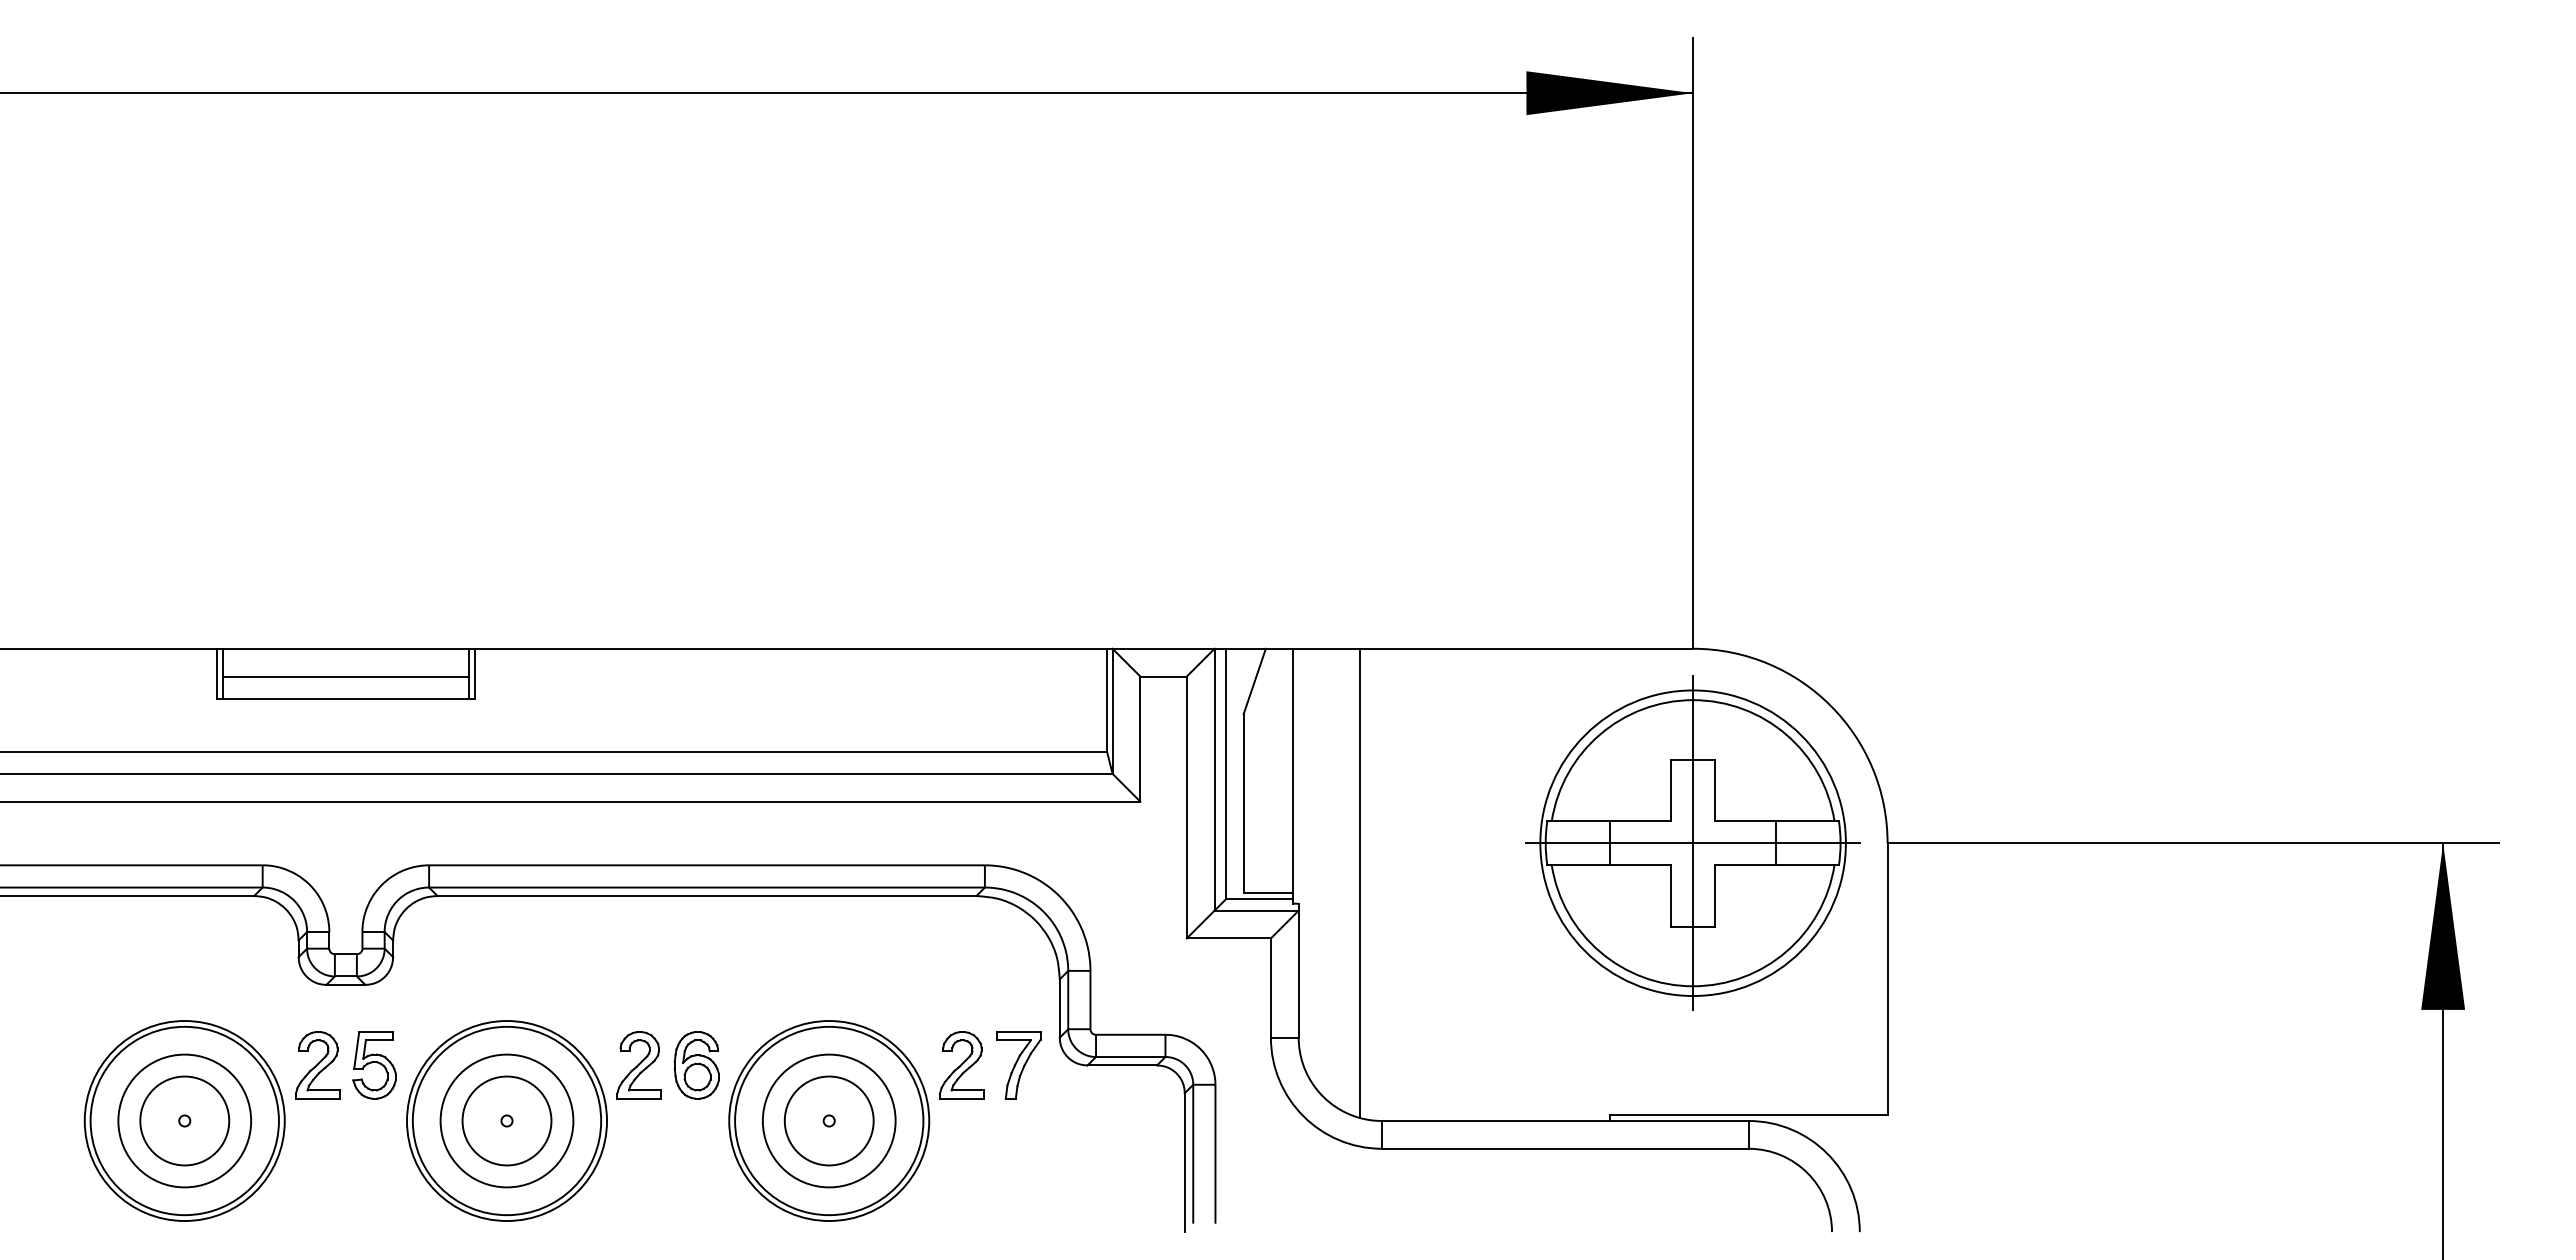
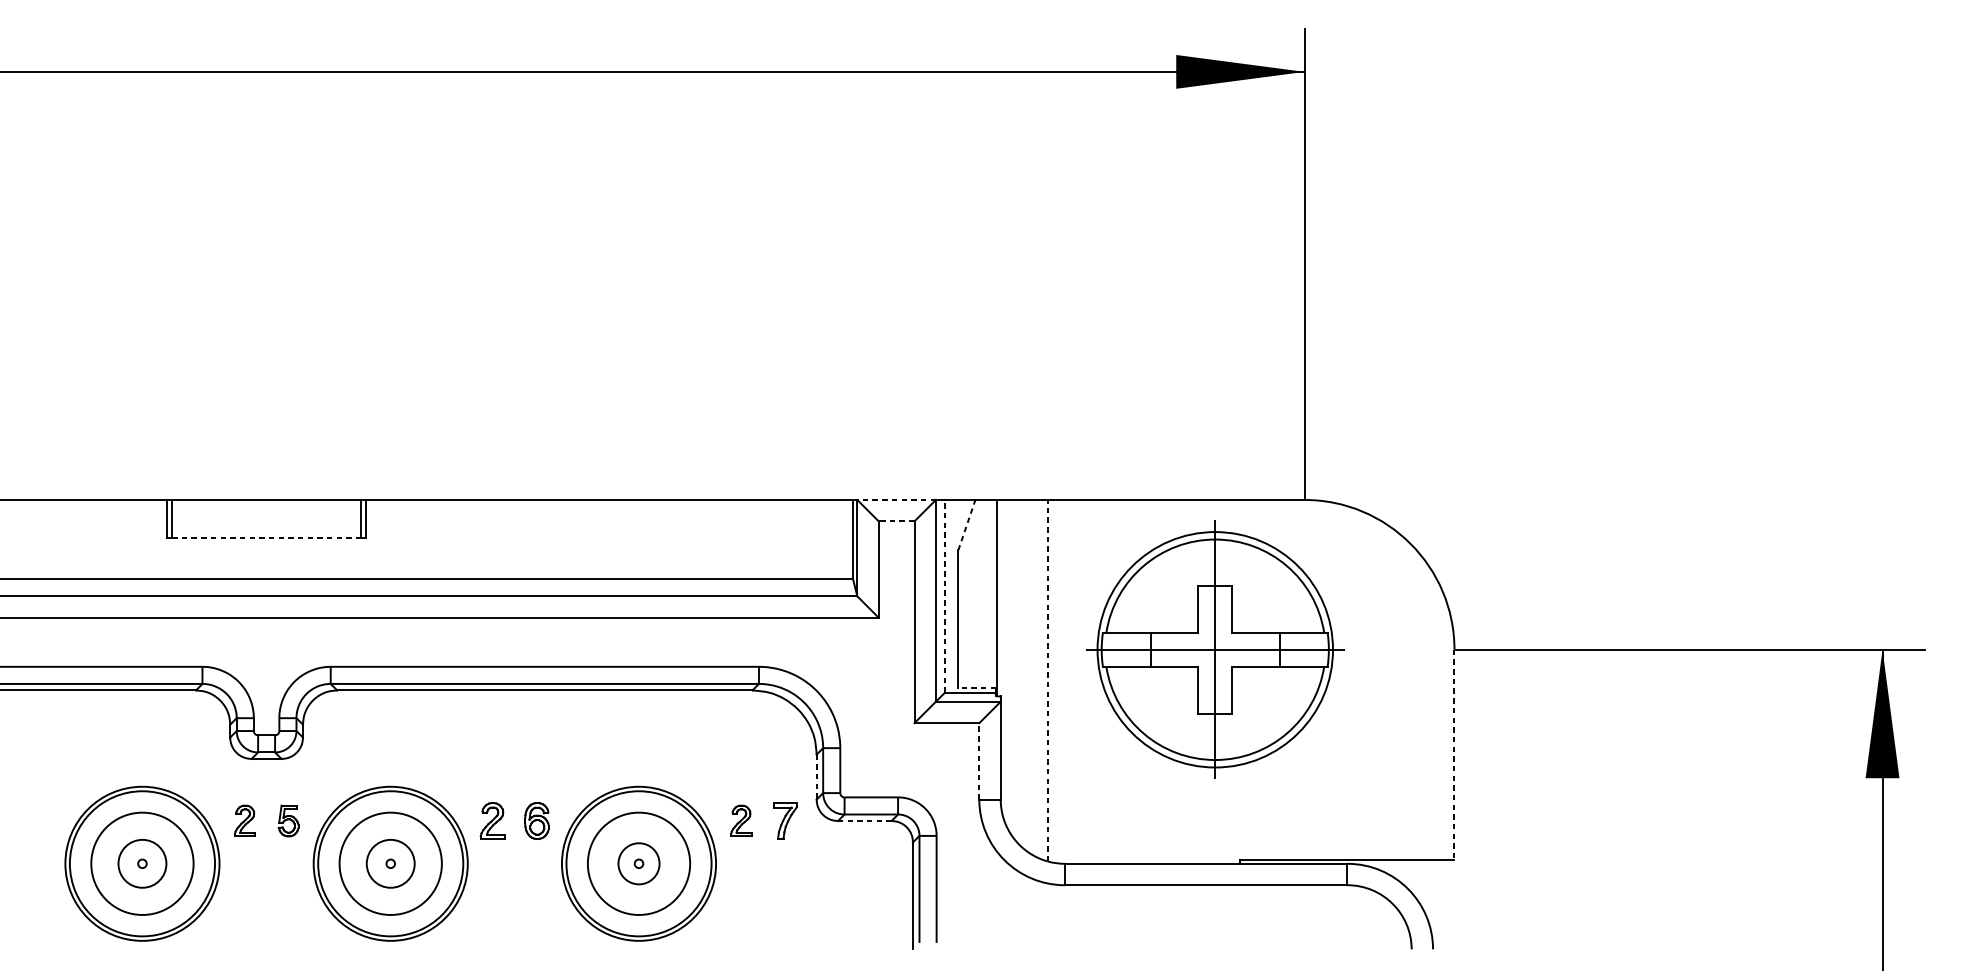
line: (1163, 648) -> (896, 499), solid -> dashed
line: (345, 676) -> (266, 521), removed
line: (1163, 676) -> (896, 521), solid -> dashed
line: (1254, 681) -> (966, 525), solid -> dashed
line: (345, 698) -> (266, 538), solid -> dashed
line: (1226, 773) -> (945, 596), solid -> dashed
part: (1692, 842) -> (1214, 649), moved
line: (1359, 883) -> (1047, 680), solid -> dashed
line: (1267, 893) -> (976, 688), solid -> dashed
line: (1887, 979) -> (1454, 754), solid -> dashed
line: (1270, 988) -> (979, 761), solid -> dashed
line: (1059, 1009) -> (816, 777), solid -> dashed
part: (317, 1065) -> (244, 821), size x0.6
part: (374, 1065) -> (288, 821), size x0.6
part: (638, 1065) -> (492, 821), size x0.7
part: (696, 1065) -> (536, 821), size x0.7
part: (961, 1065) -> (740, 821), size x0.6
part: (1018, 1065) -> (784, 821), size x0.7
line: (1122, 1065) -> (864, 821), solid -> dashed
circle: (184, 1120) -> (142, 863), size x0.7
circle: (506, 1120) -> (390, 863), size x0.7
circle: (828, 1120) -> (638, 863), size x0.6

